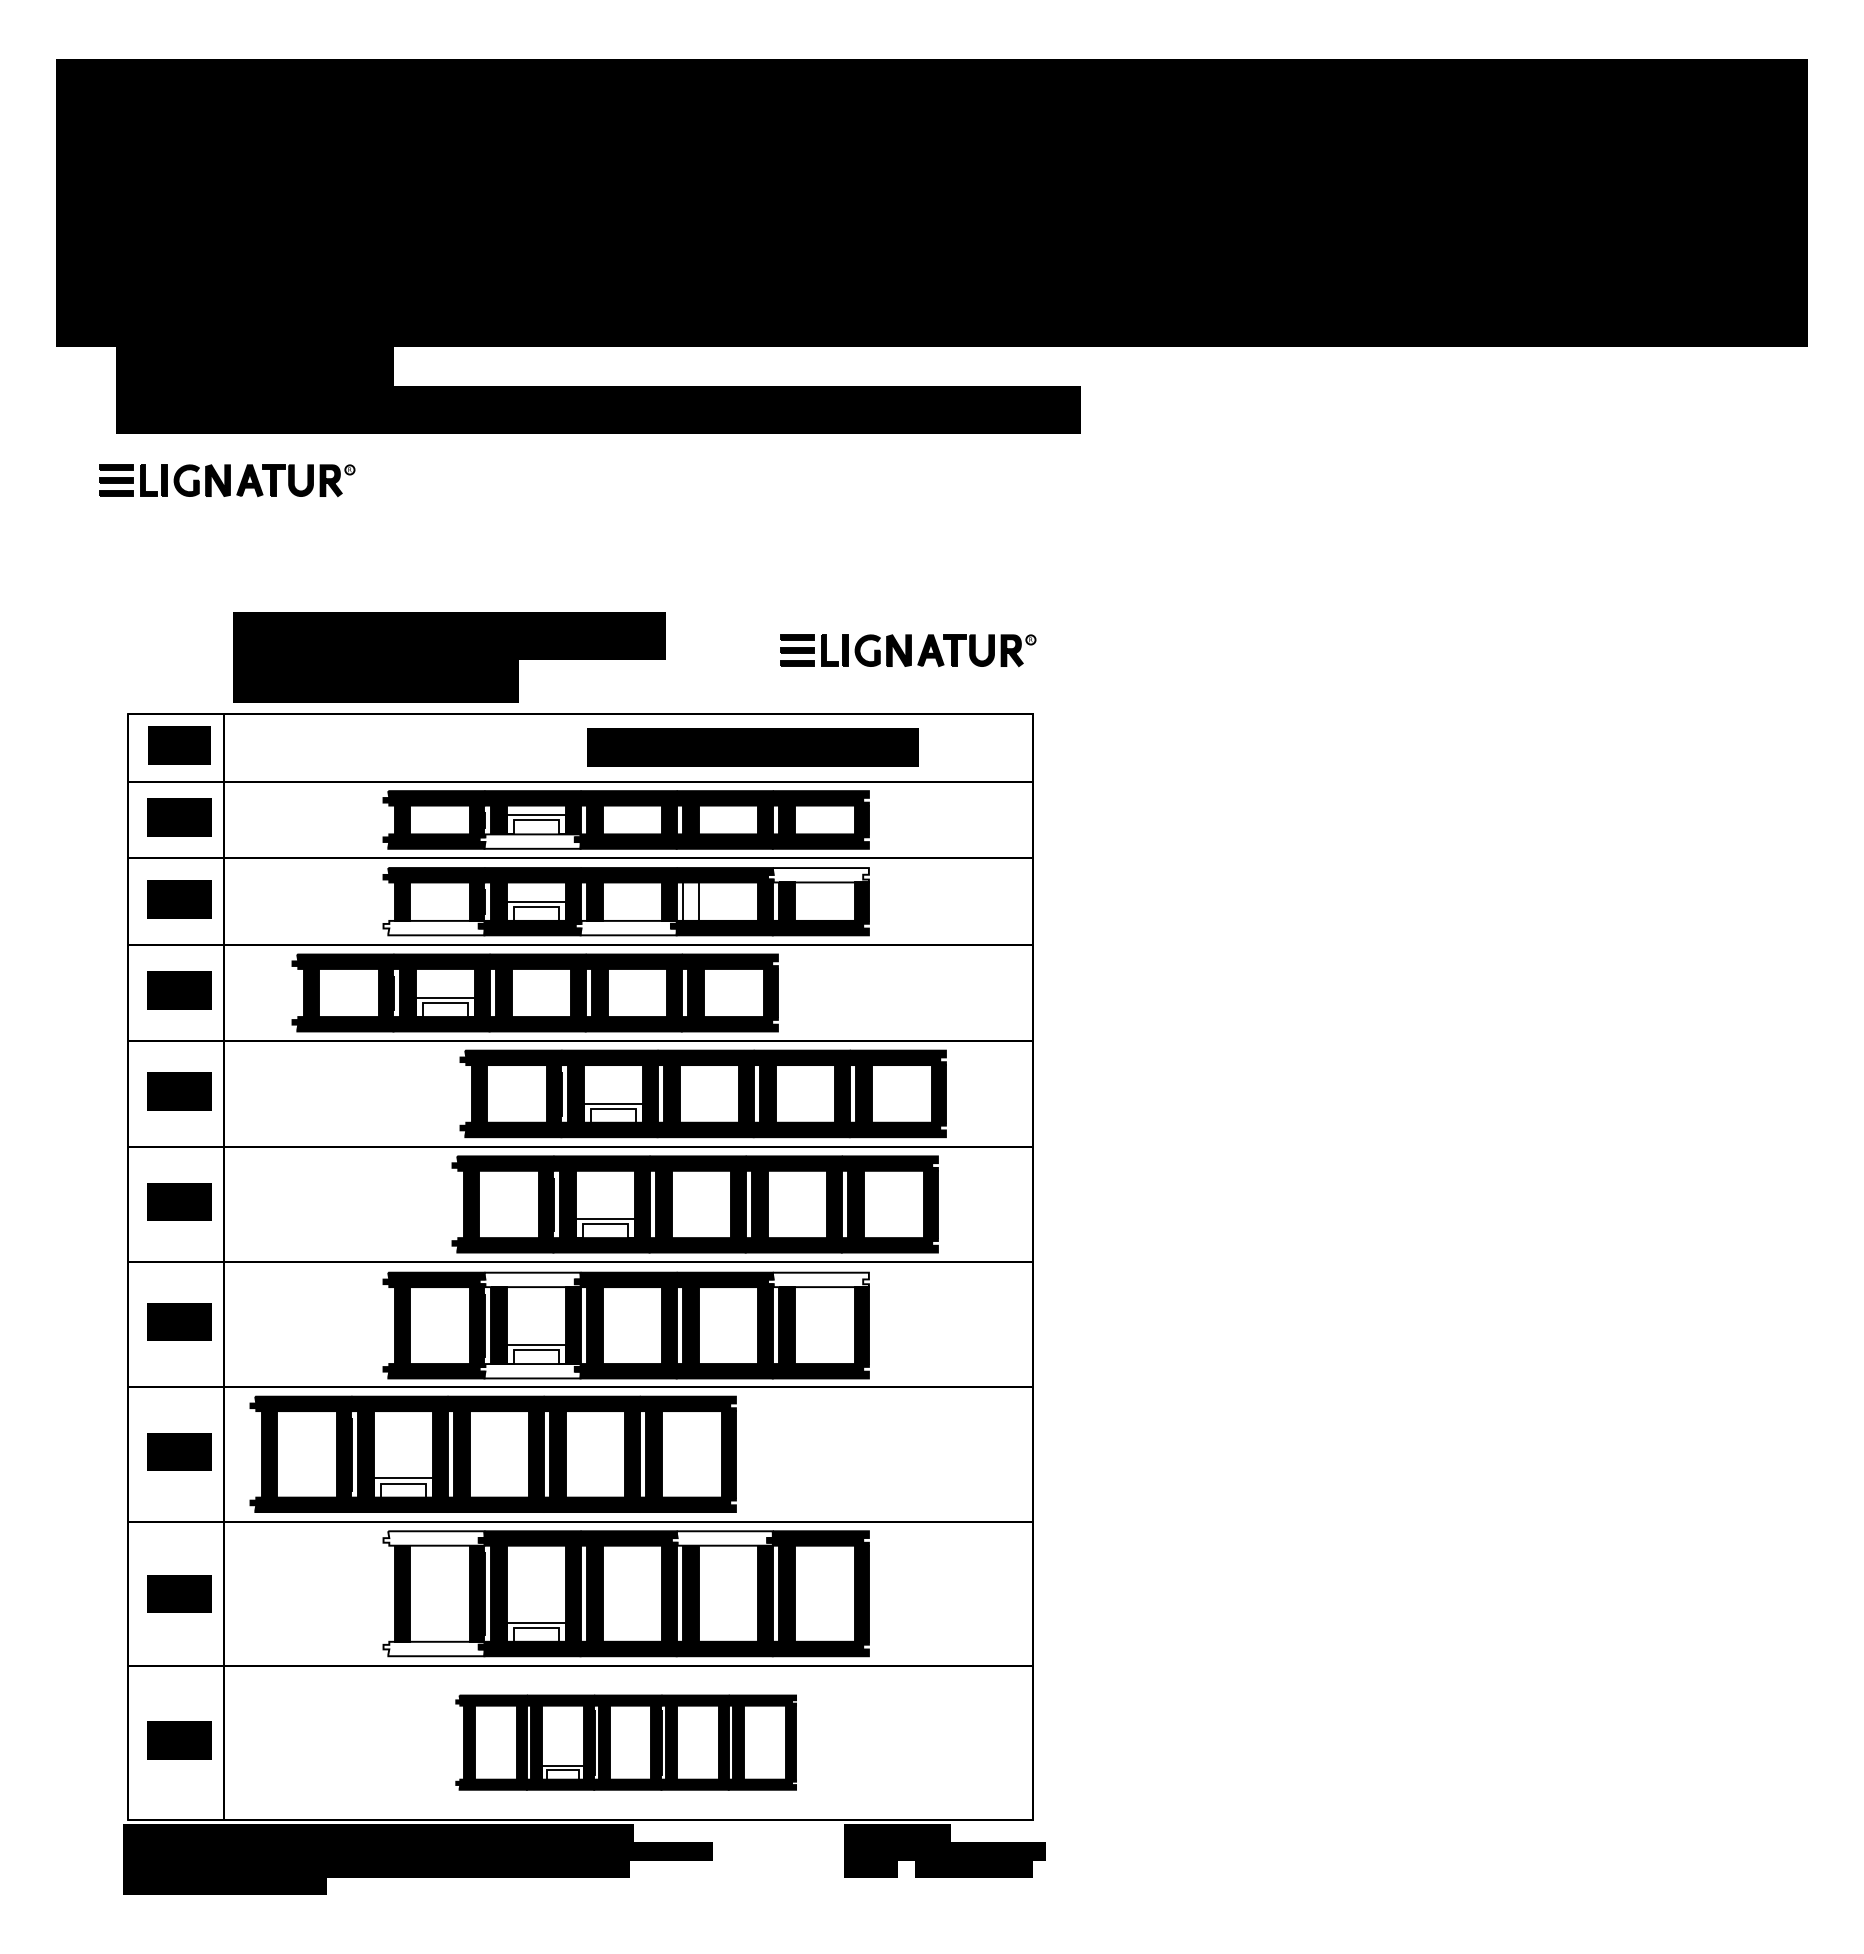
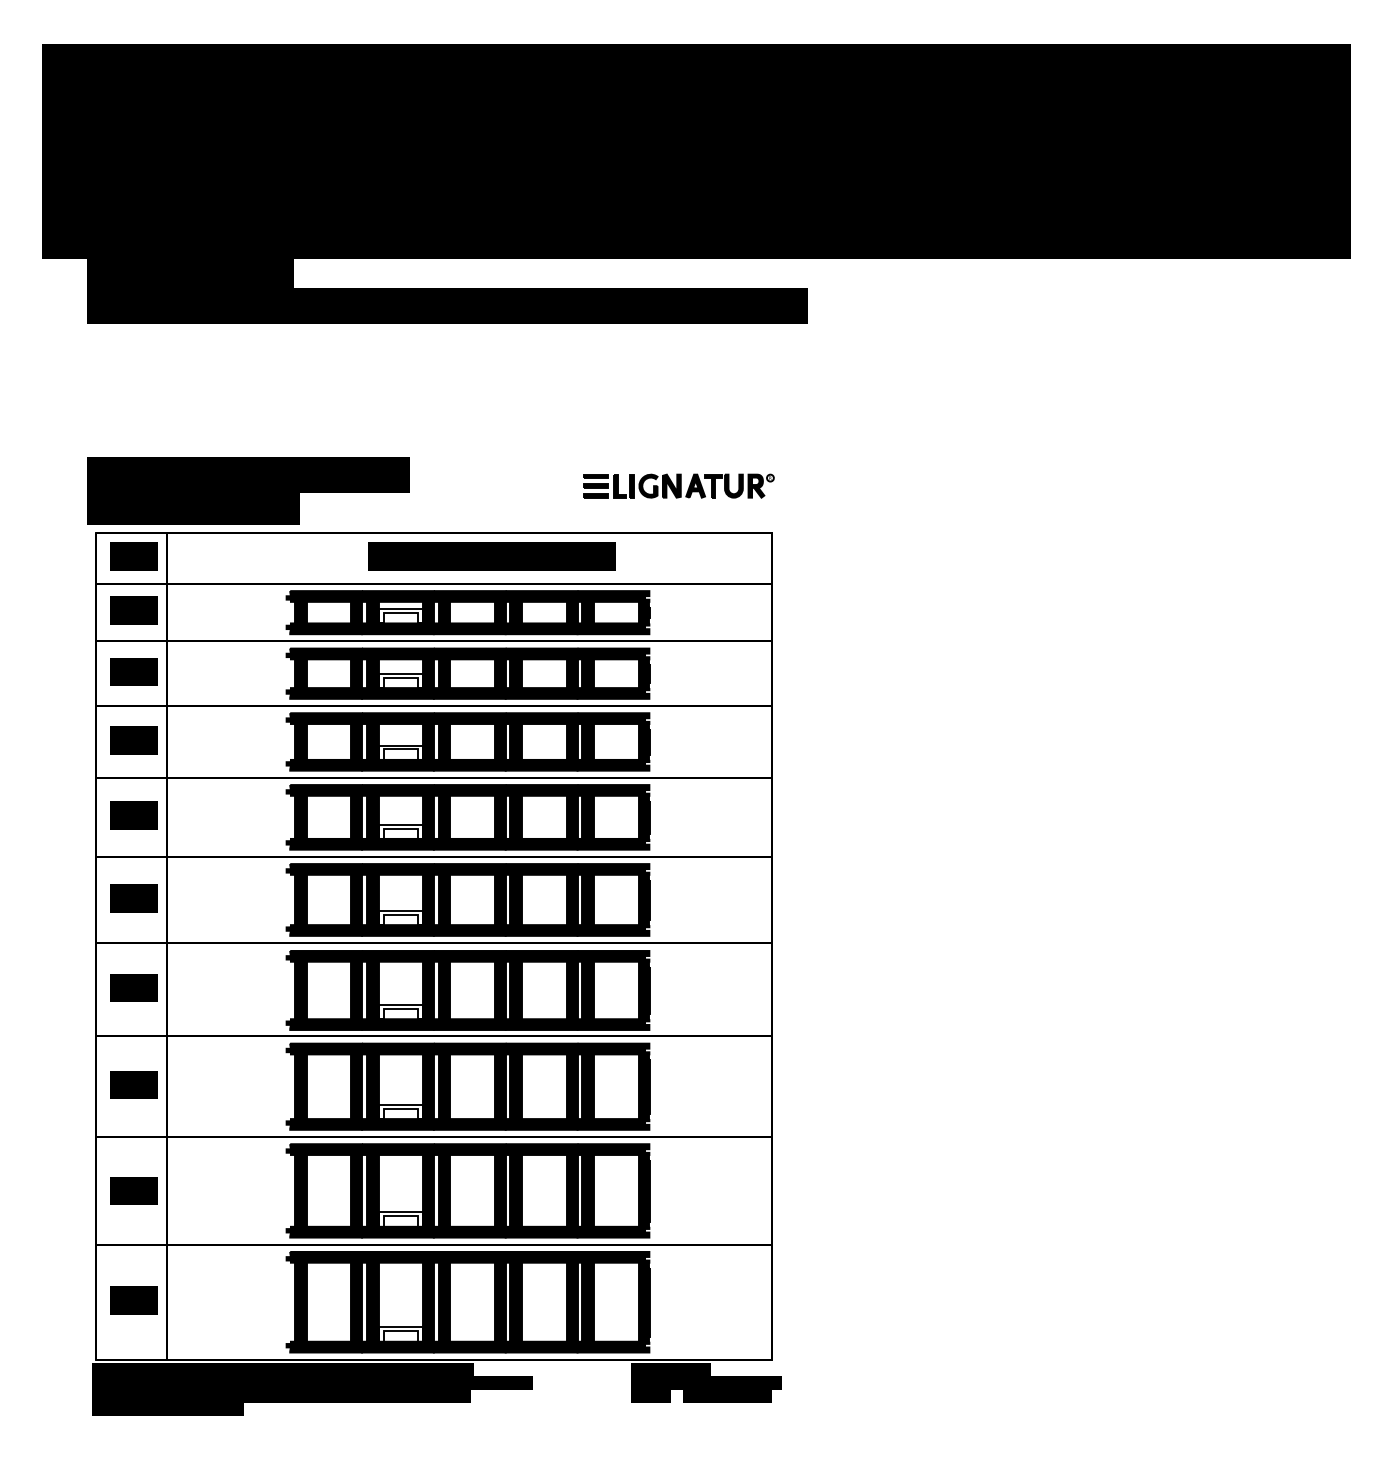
part: (227, 480) -> (170, 358), removed
text: (449, 657) -> (248, 491), moved
text: (752, 747) -> (491, 557), moved
fill: (529, 841) -> (395, 628), added
fill: (818, 875) -> (611, 654), added
fill: (690, 901) -> (516, 673), added
fill: (433, 927) -> (323, 693), added
fill: (625, 927) -> (467, 693), added
part: (534, 992) -> (467, 741), moved
part: (702, 1093) -> (467, 817), moved
part: (694, 1204) -> (467, 900), moved
fill: (529, 1279) -> (395, 956), added
fill: (818, 1279) -> (611, 956), added
fill: (529, 1371) -> (395, 1024), added
part: (492, 1453) -> (467, 1086), moved
fill: (433, 1538) -> (323, 1149), added
fill: (721, 1538) -> (539, 1149), added
fill: (433, 1648) -> (323, 1231), added
part: (625, 1742) -> (467, 1302), size x1.43

